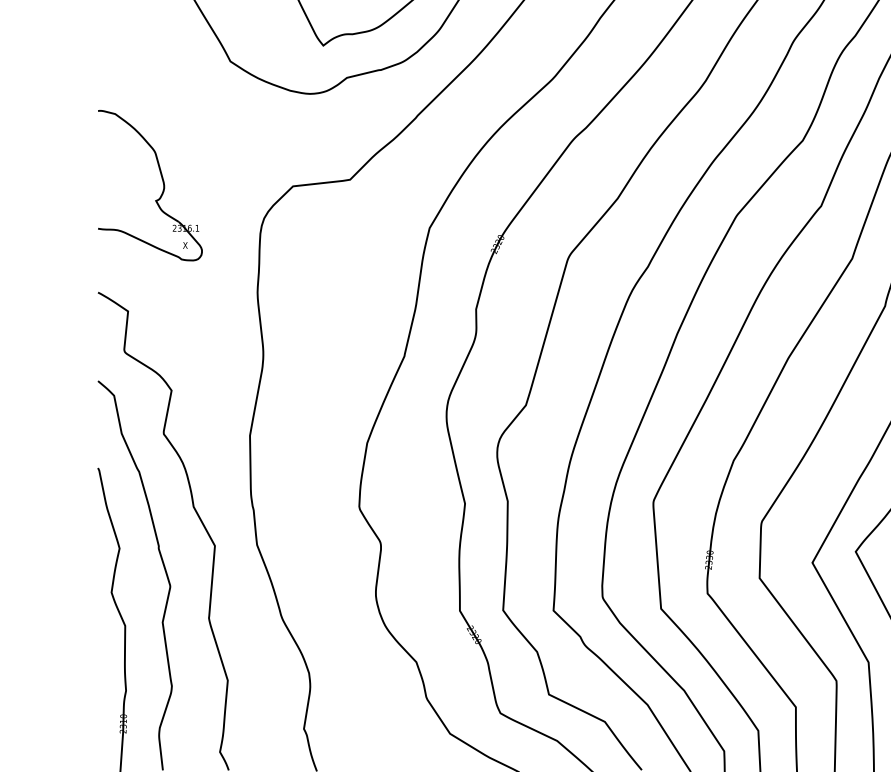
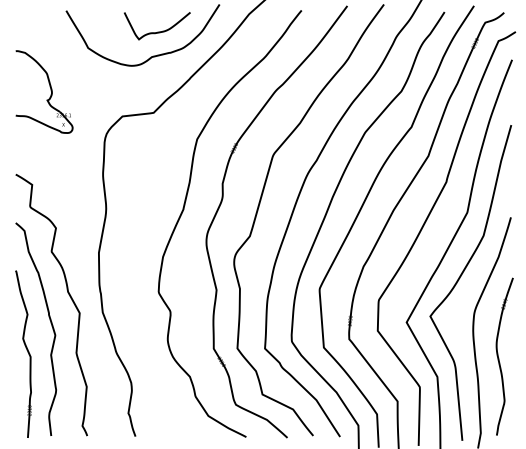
part: (161, 182) -> (50, 90), moved

